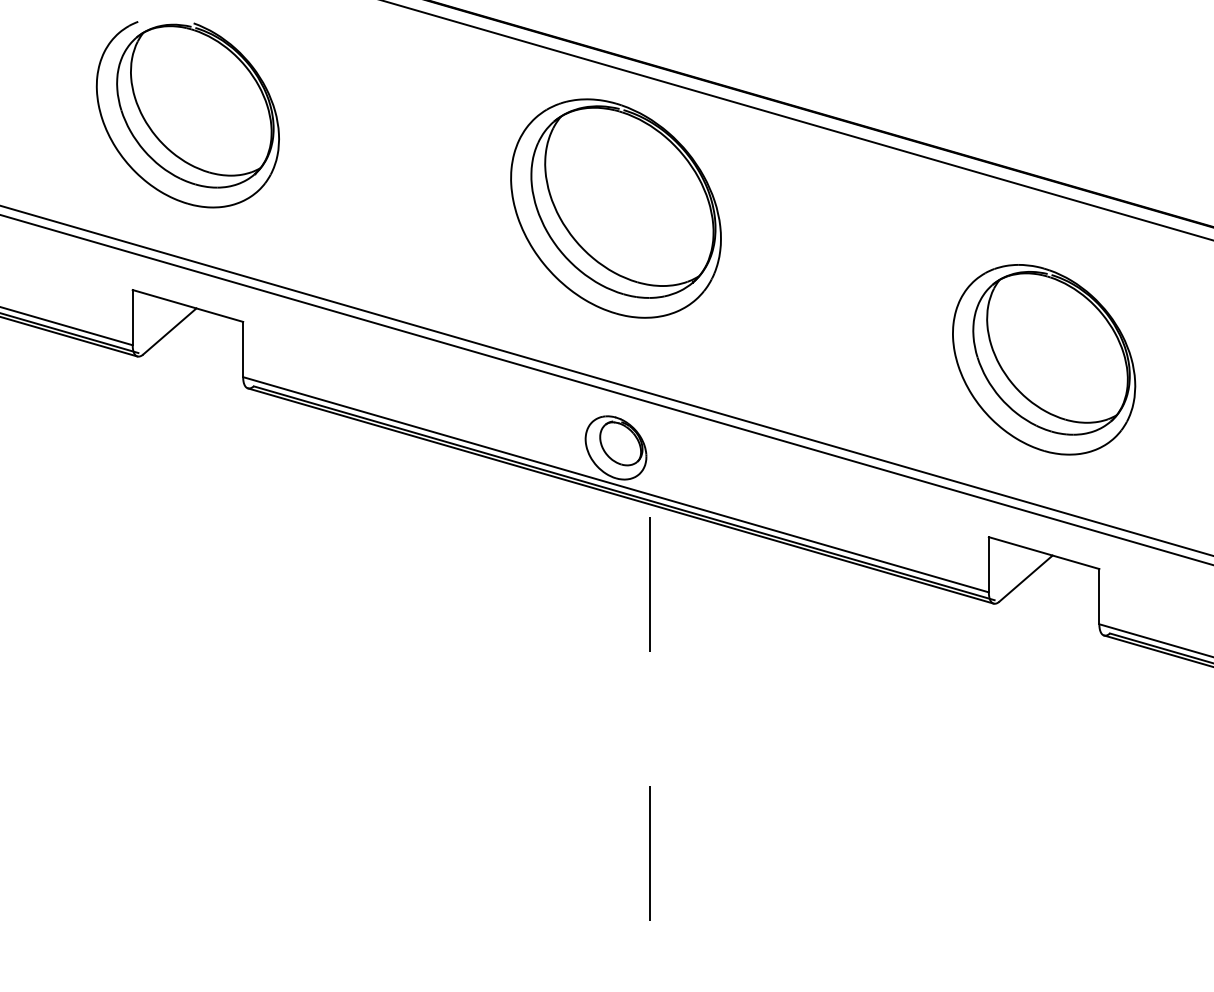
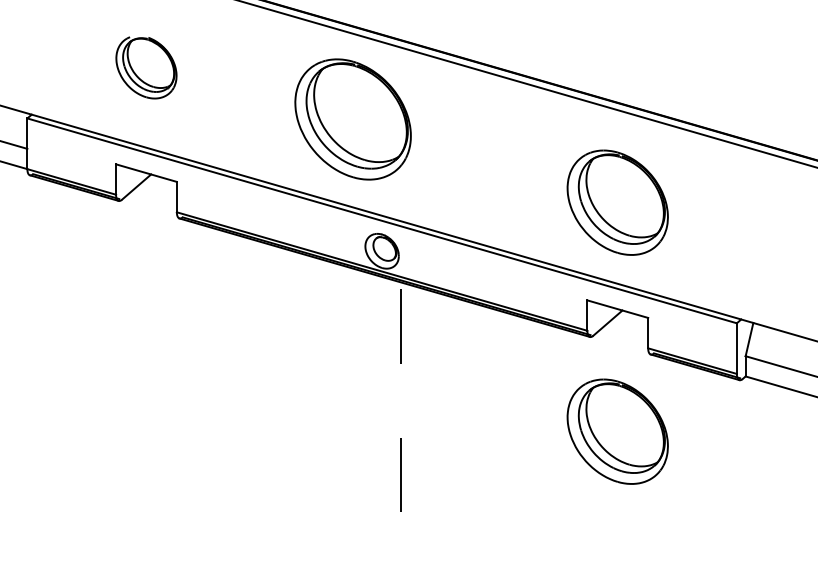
part: (187, 114) -> (146, 67), size x0.6
part: (614, 208) -> (352, 119), moved
part: (1043, 775) -> (617, 431), added

